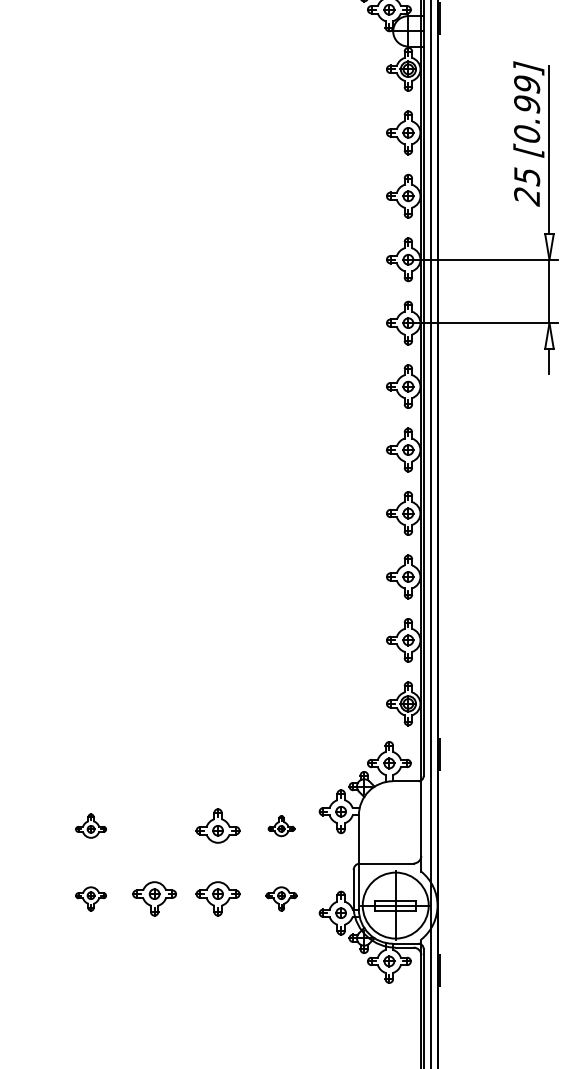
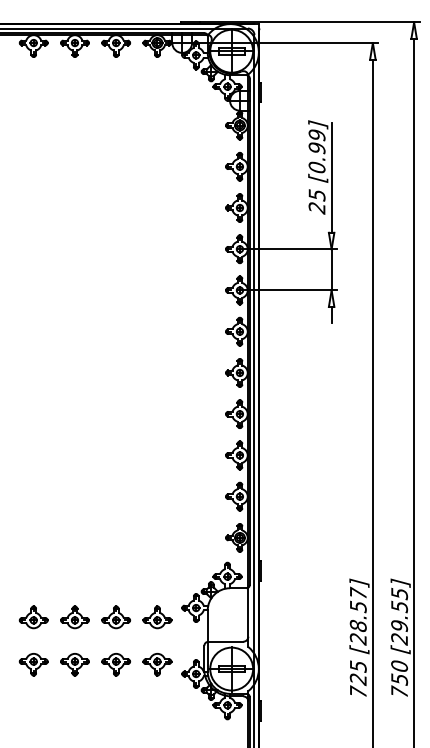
part: (90, 826) -> (33, 617), size x1.43
part: (153, 826) -> (74, 617), added
part: (281, 826) -> (157, 617), size x1.67
part: (90, 898) -> (33, 664), size x1.43
part: (281, 898) -> (157, 664), size x1.43

